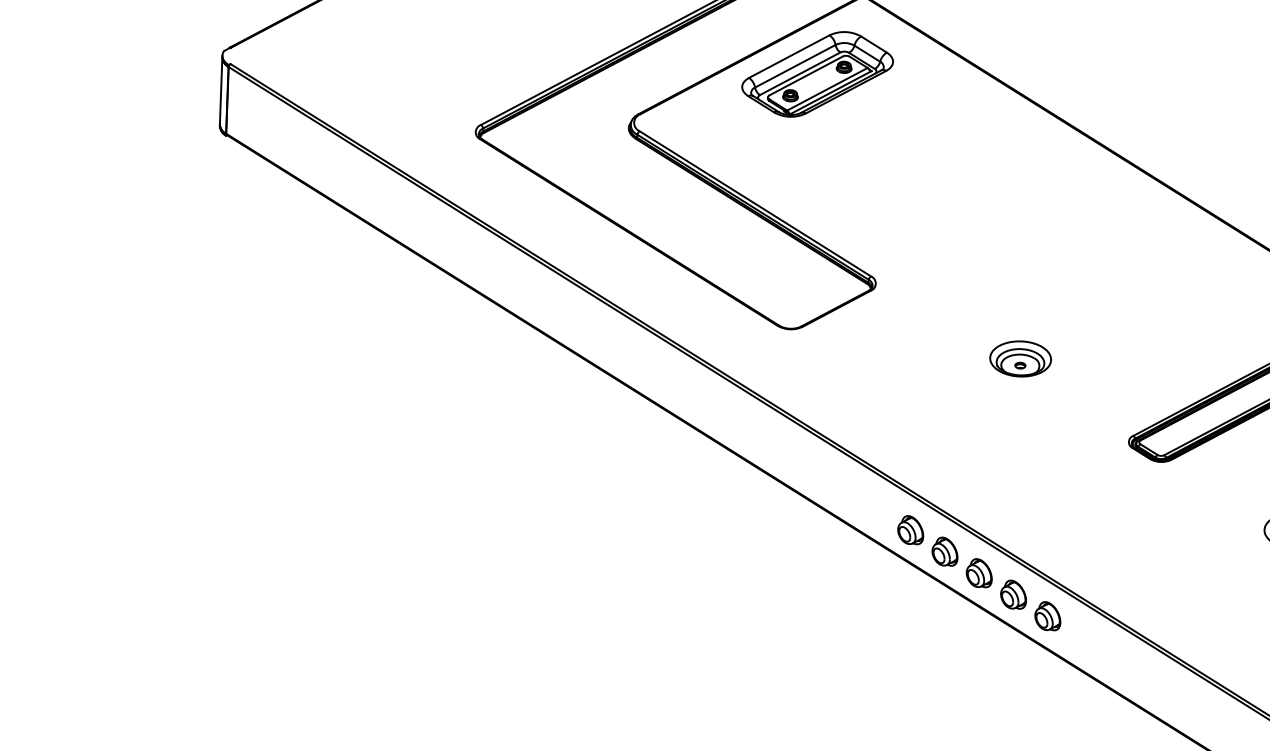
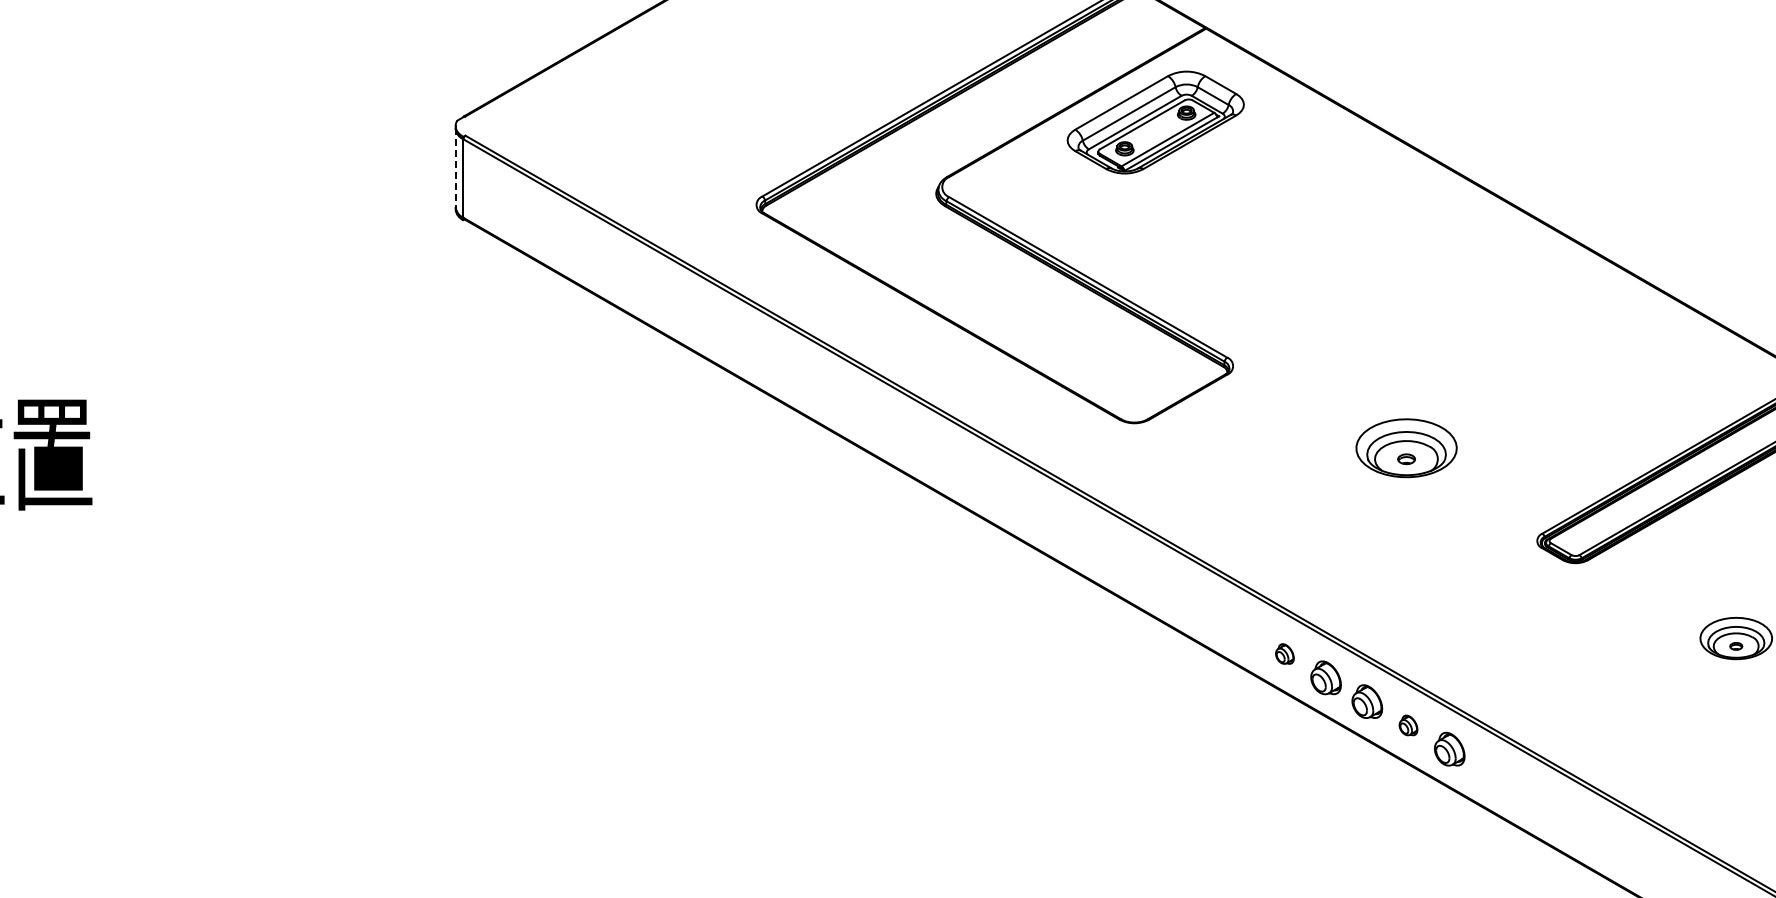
line: (221, 91) -> (455, 168), solid -> dashed
part: (1020, 358) -> (1406, 447), size x1.4
part: (910, 529) -> (1284, 653), size x0.6
part: (1013, 594) -> (1408, 725), size x0.6

